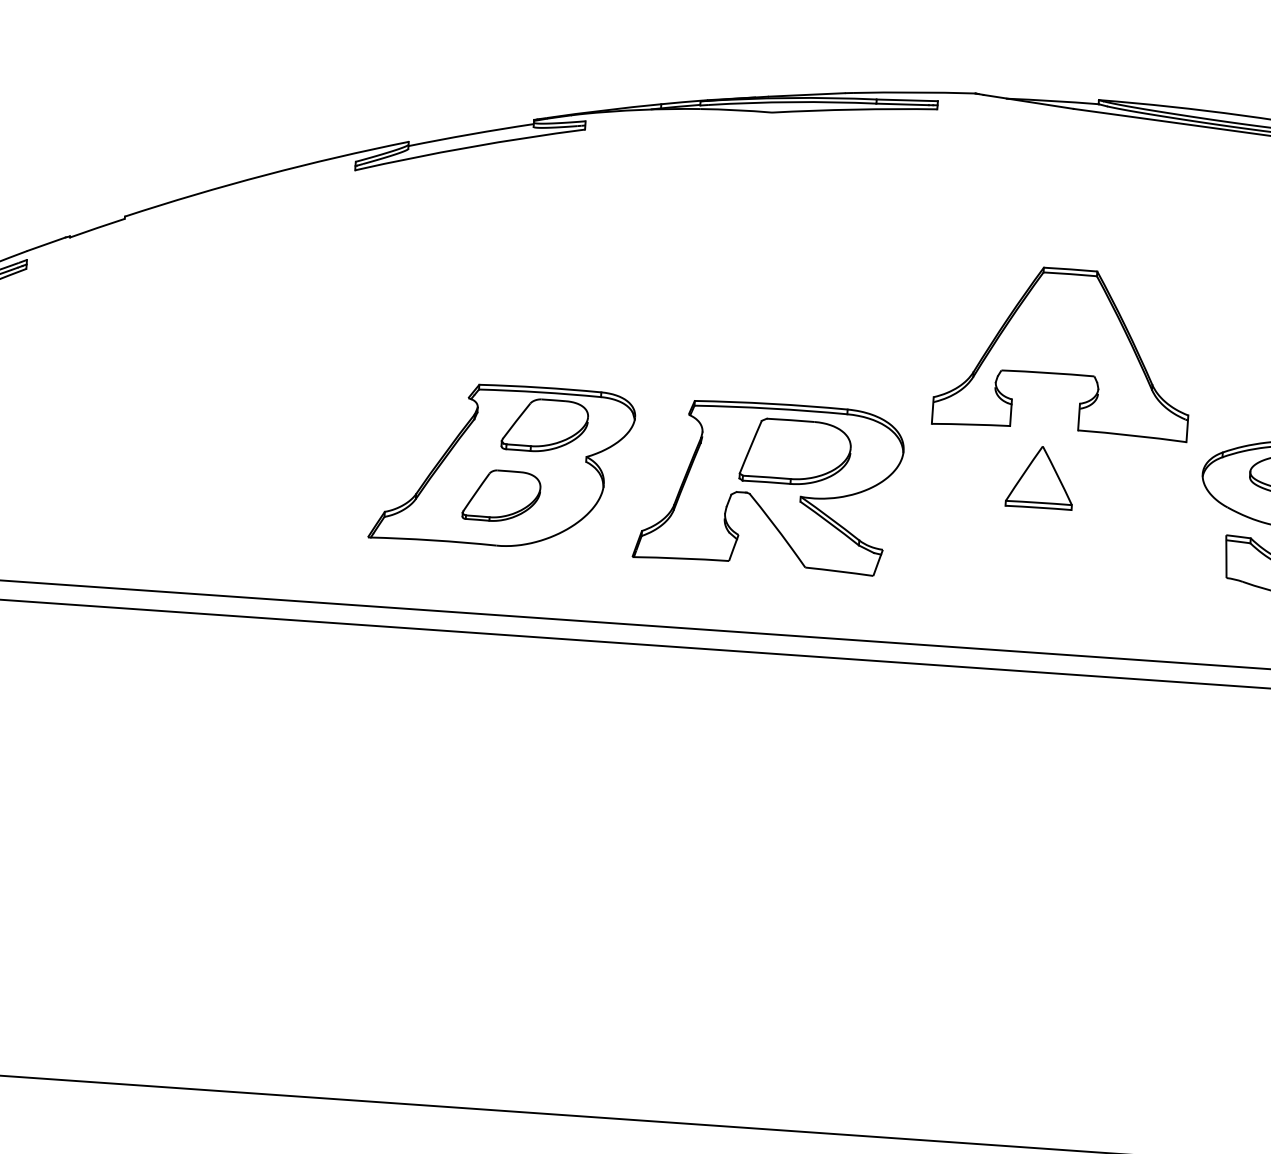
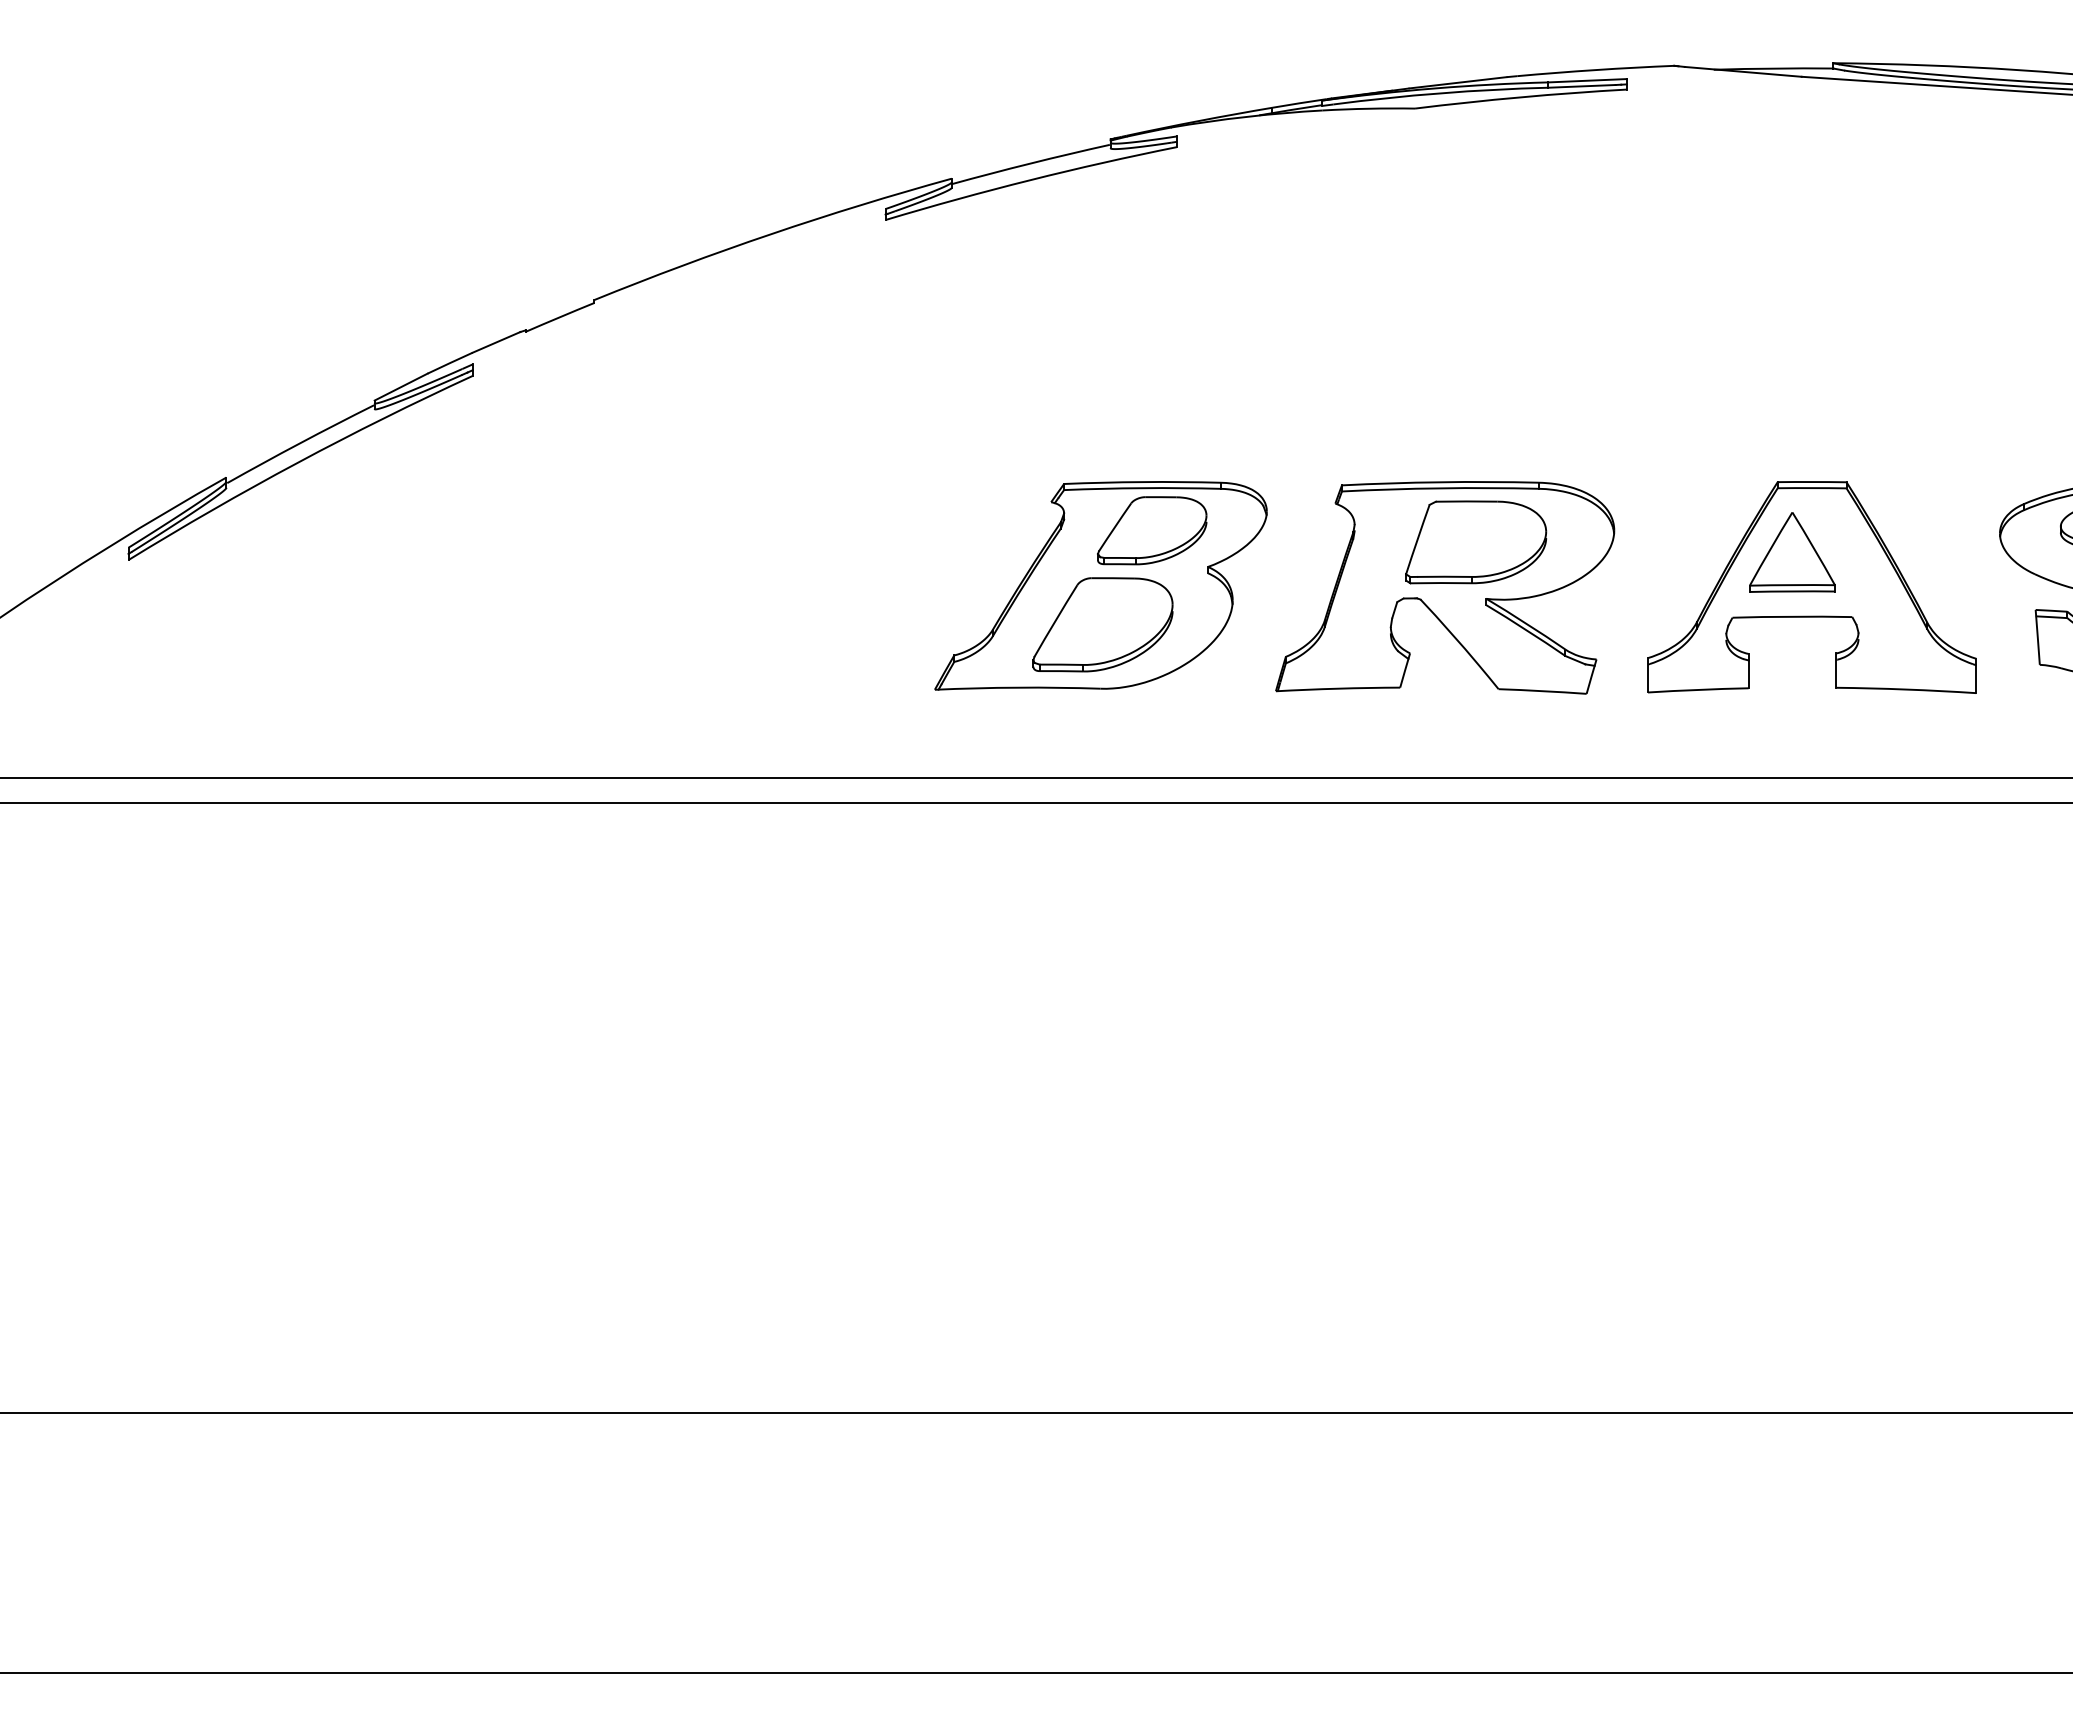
part: (1064, 351) -> (1811, 587), moved
part: (501, 495) -> (1102, 624), size x1.43

